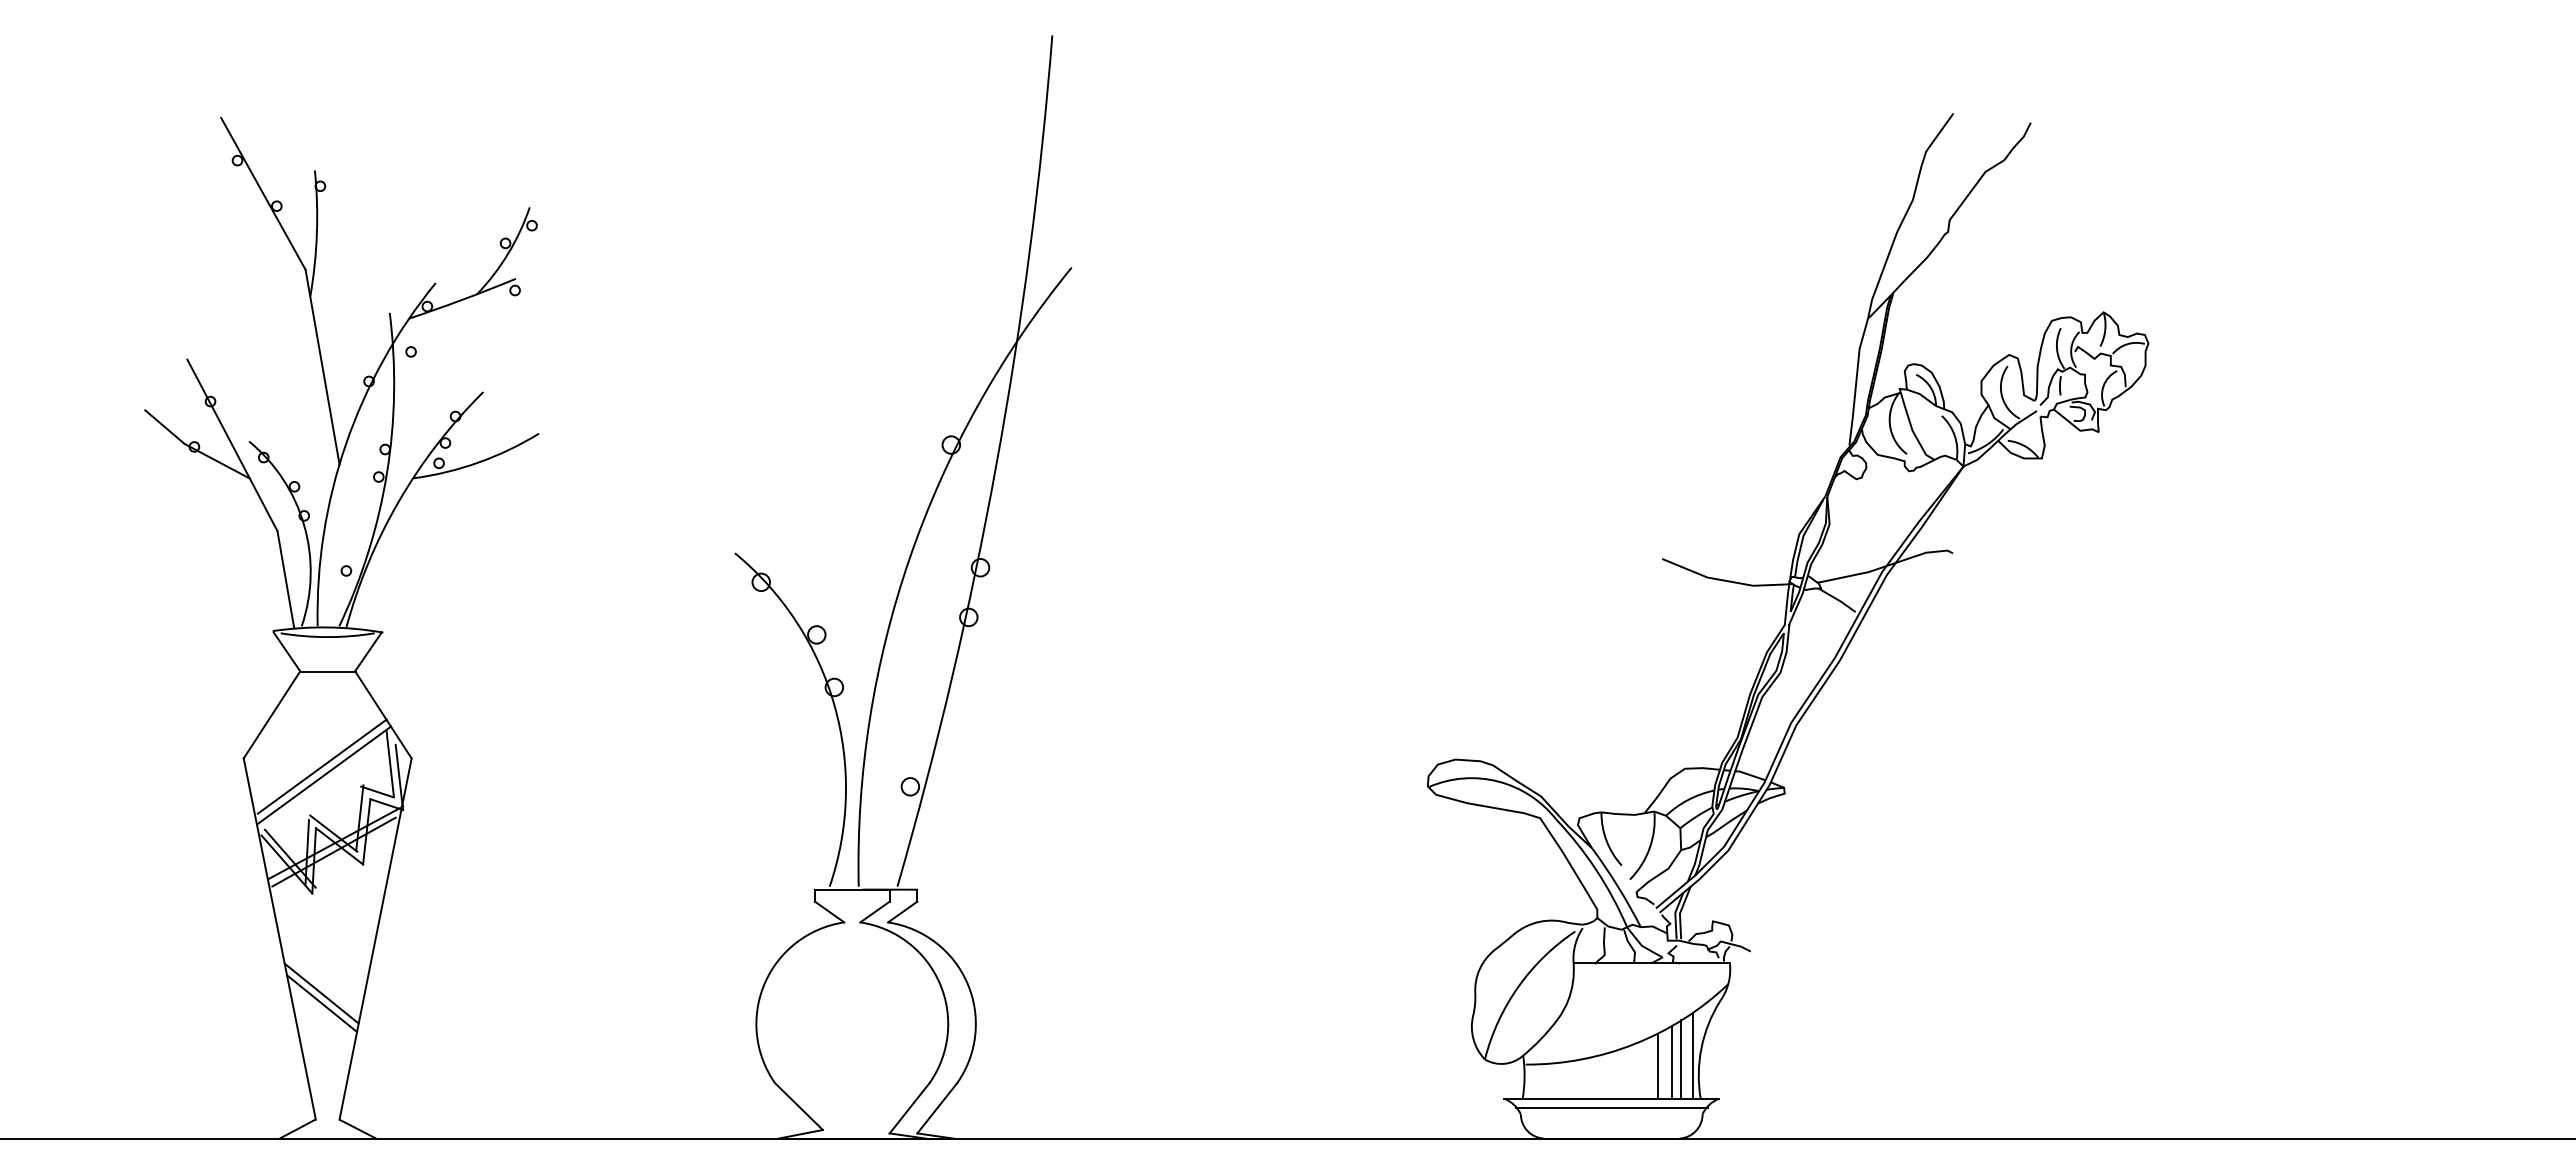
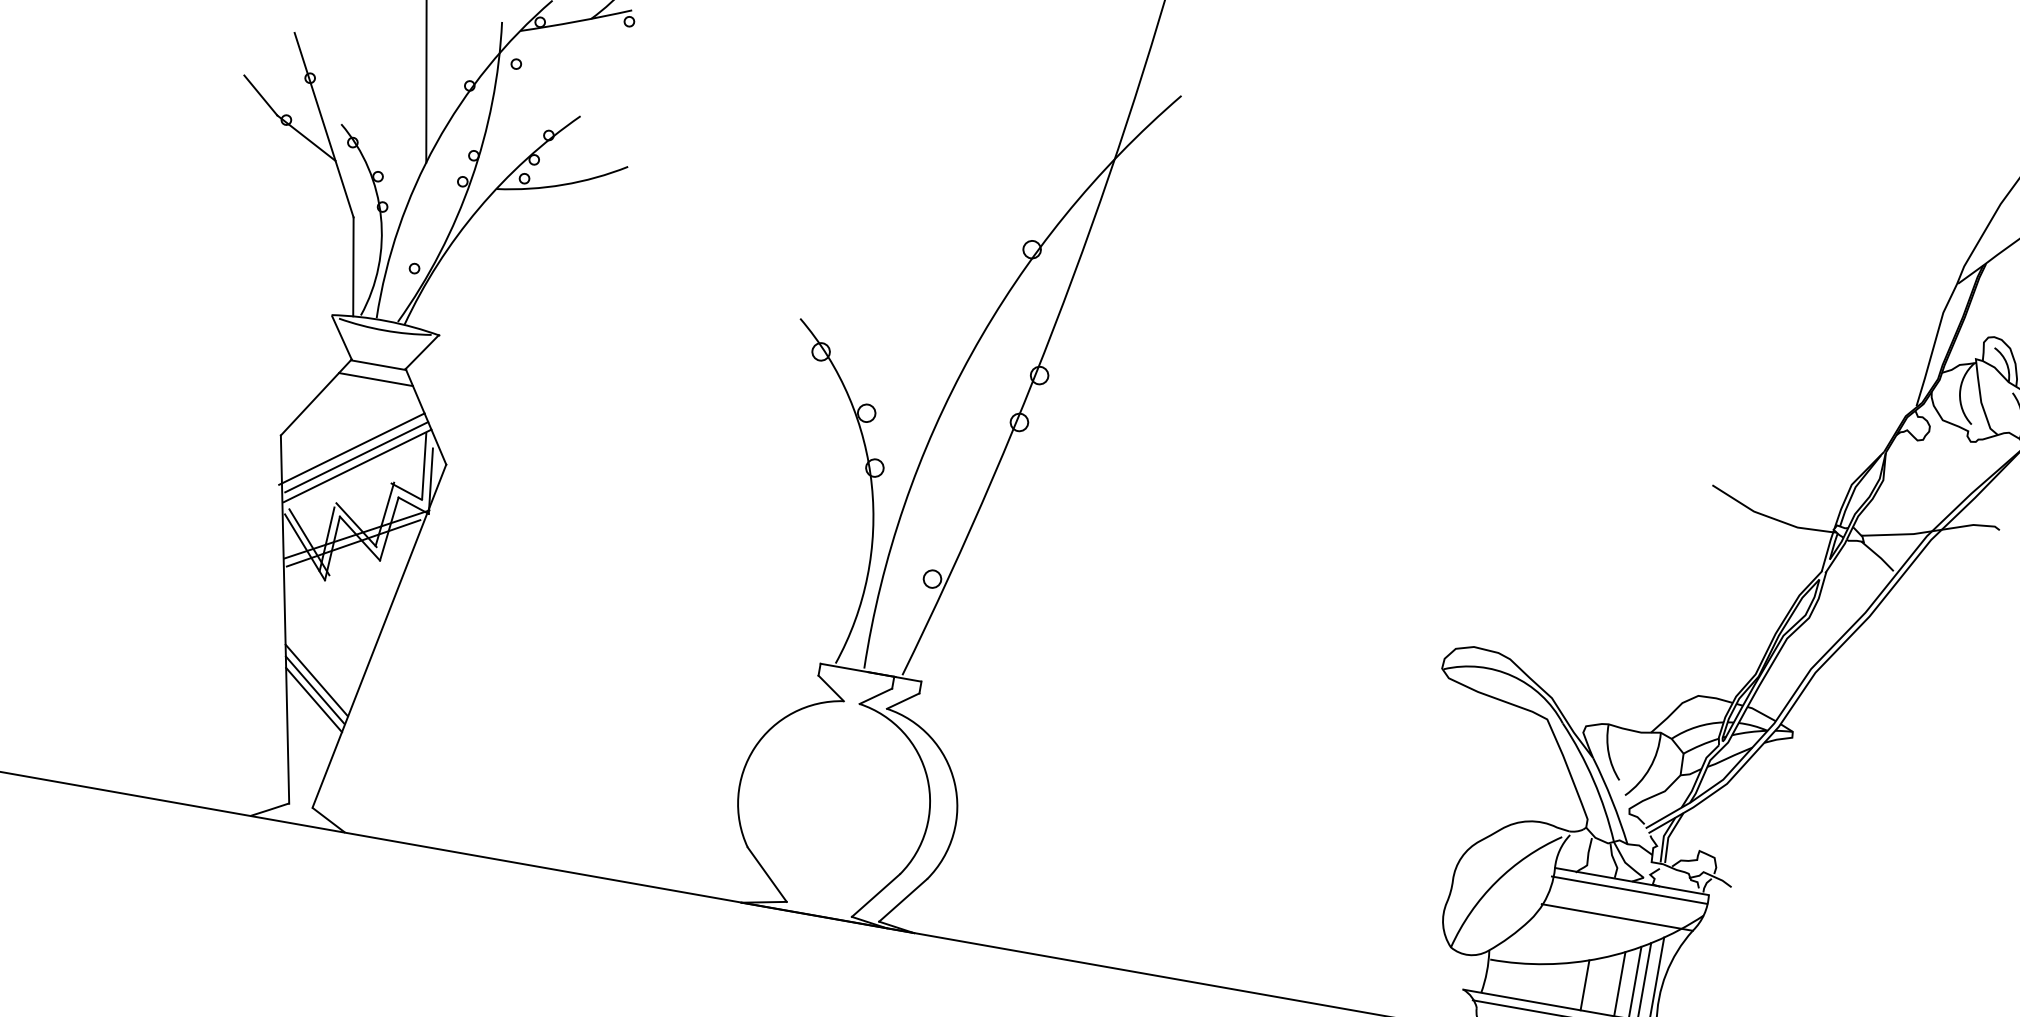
line: (327, 686) -> (375, 379), added
line: (315, 759) -> (351, 448), added
line: (1650, 972) -> (1629, 890), added
line: (1643, 1001) -> (1617, 917), added
line: (322, 1013) -> (314, 700), added
line: (1623, 1073) -> (1584, 985), added

